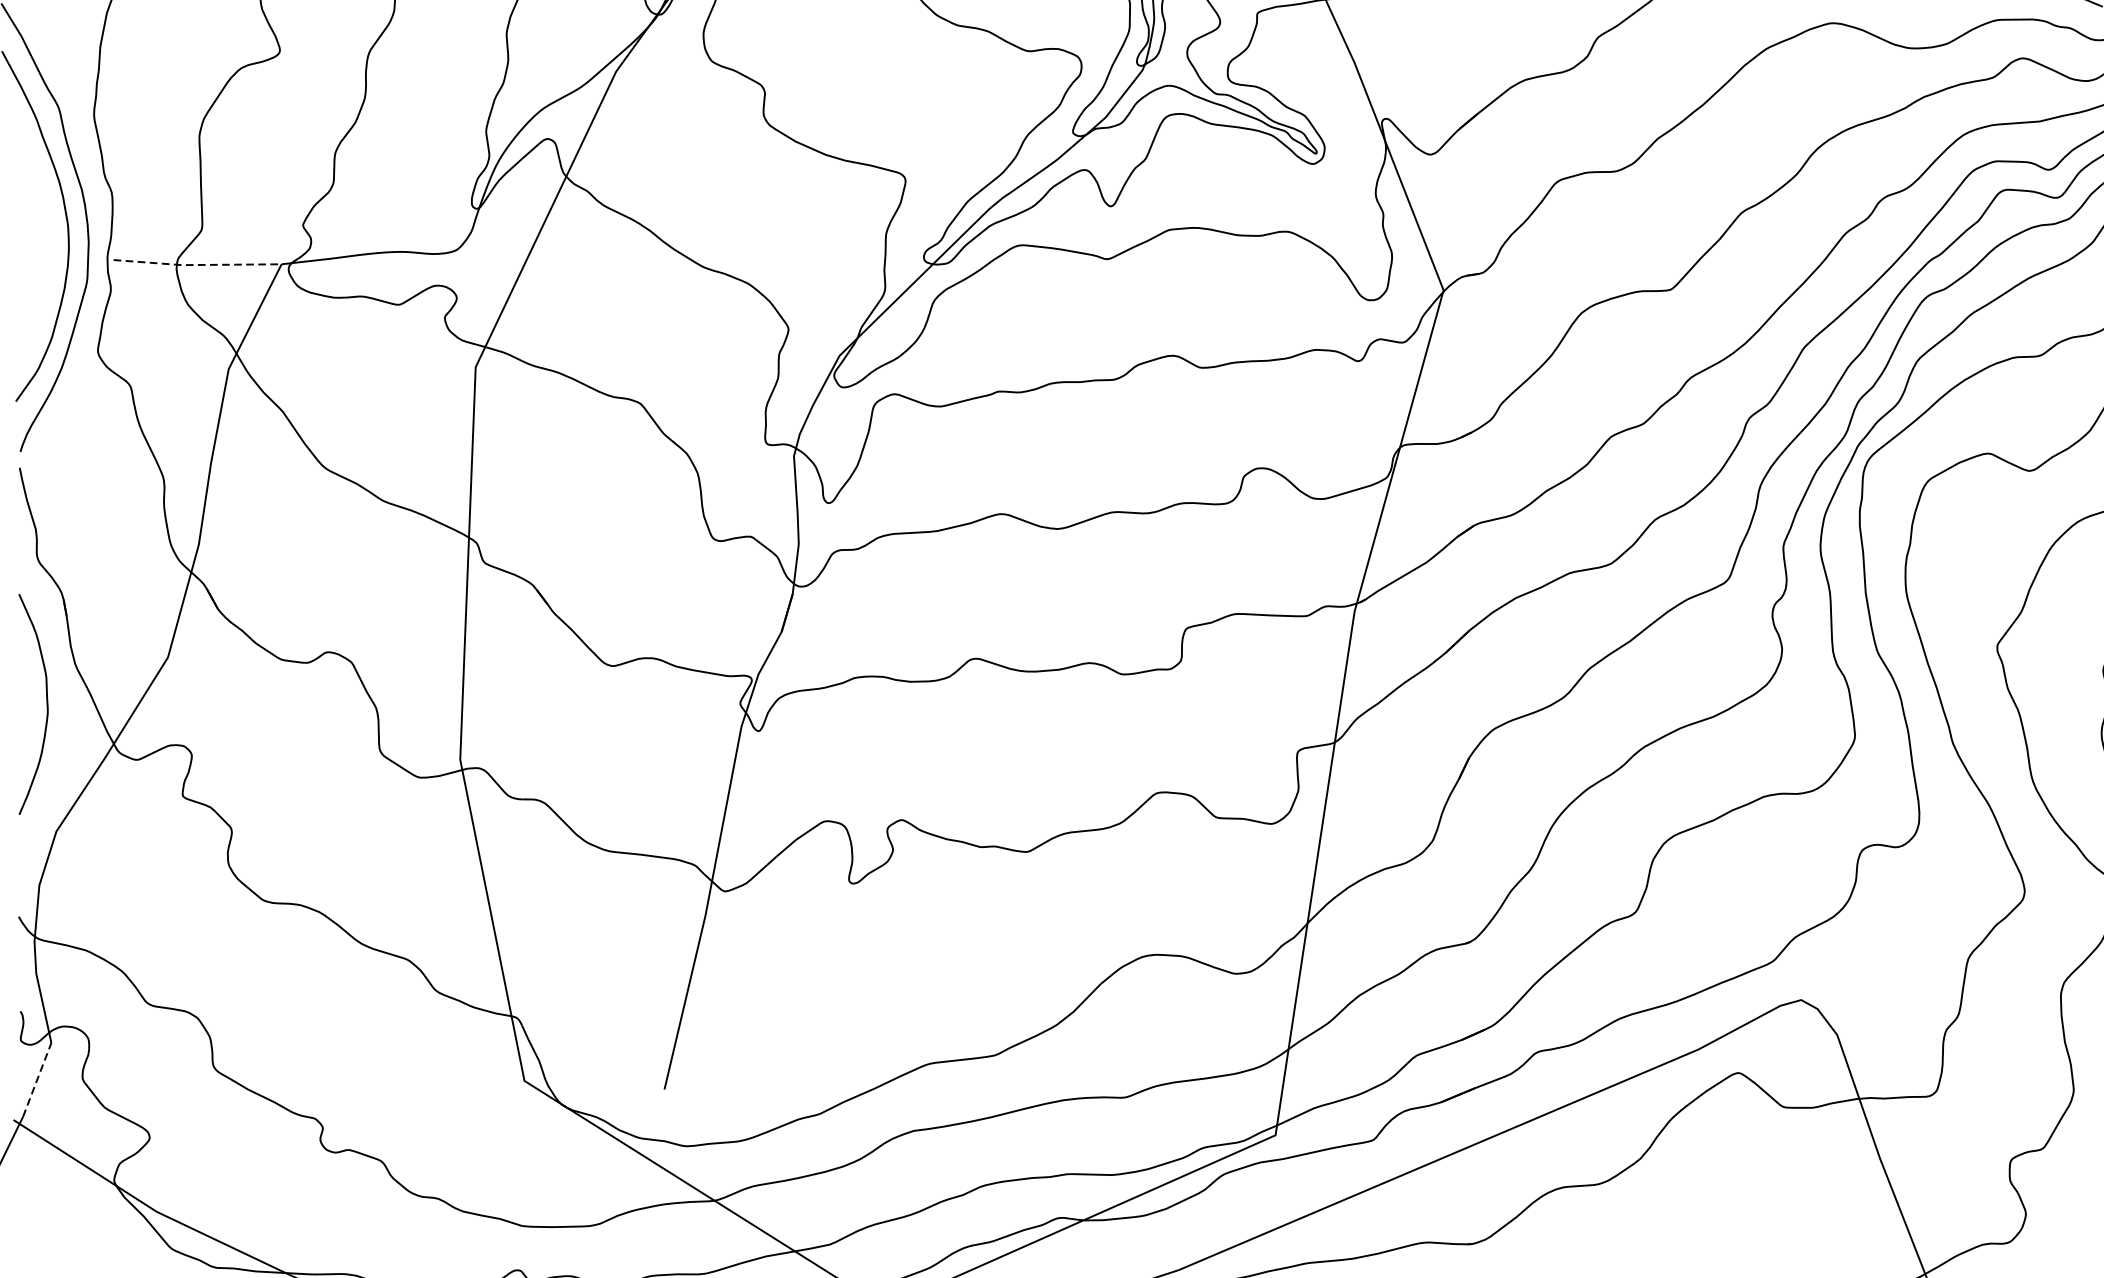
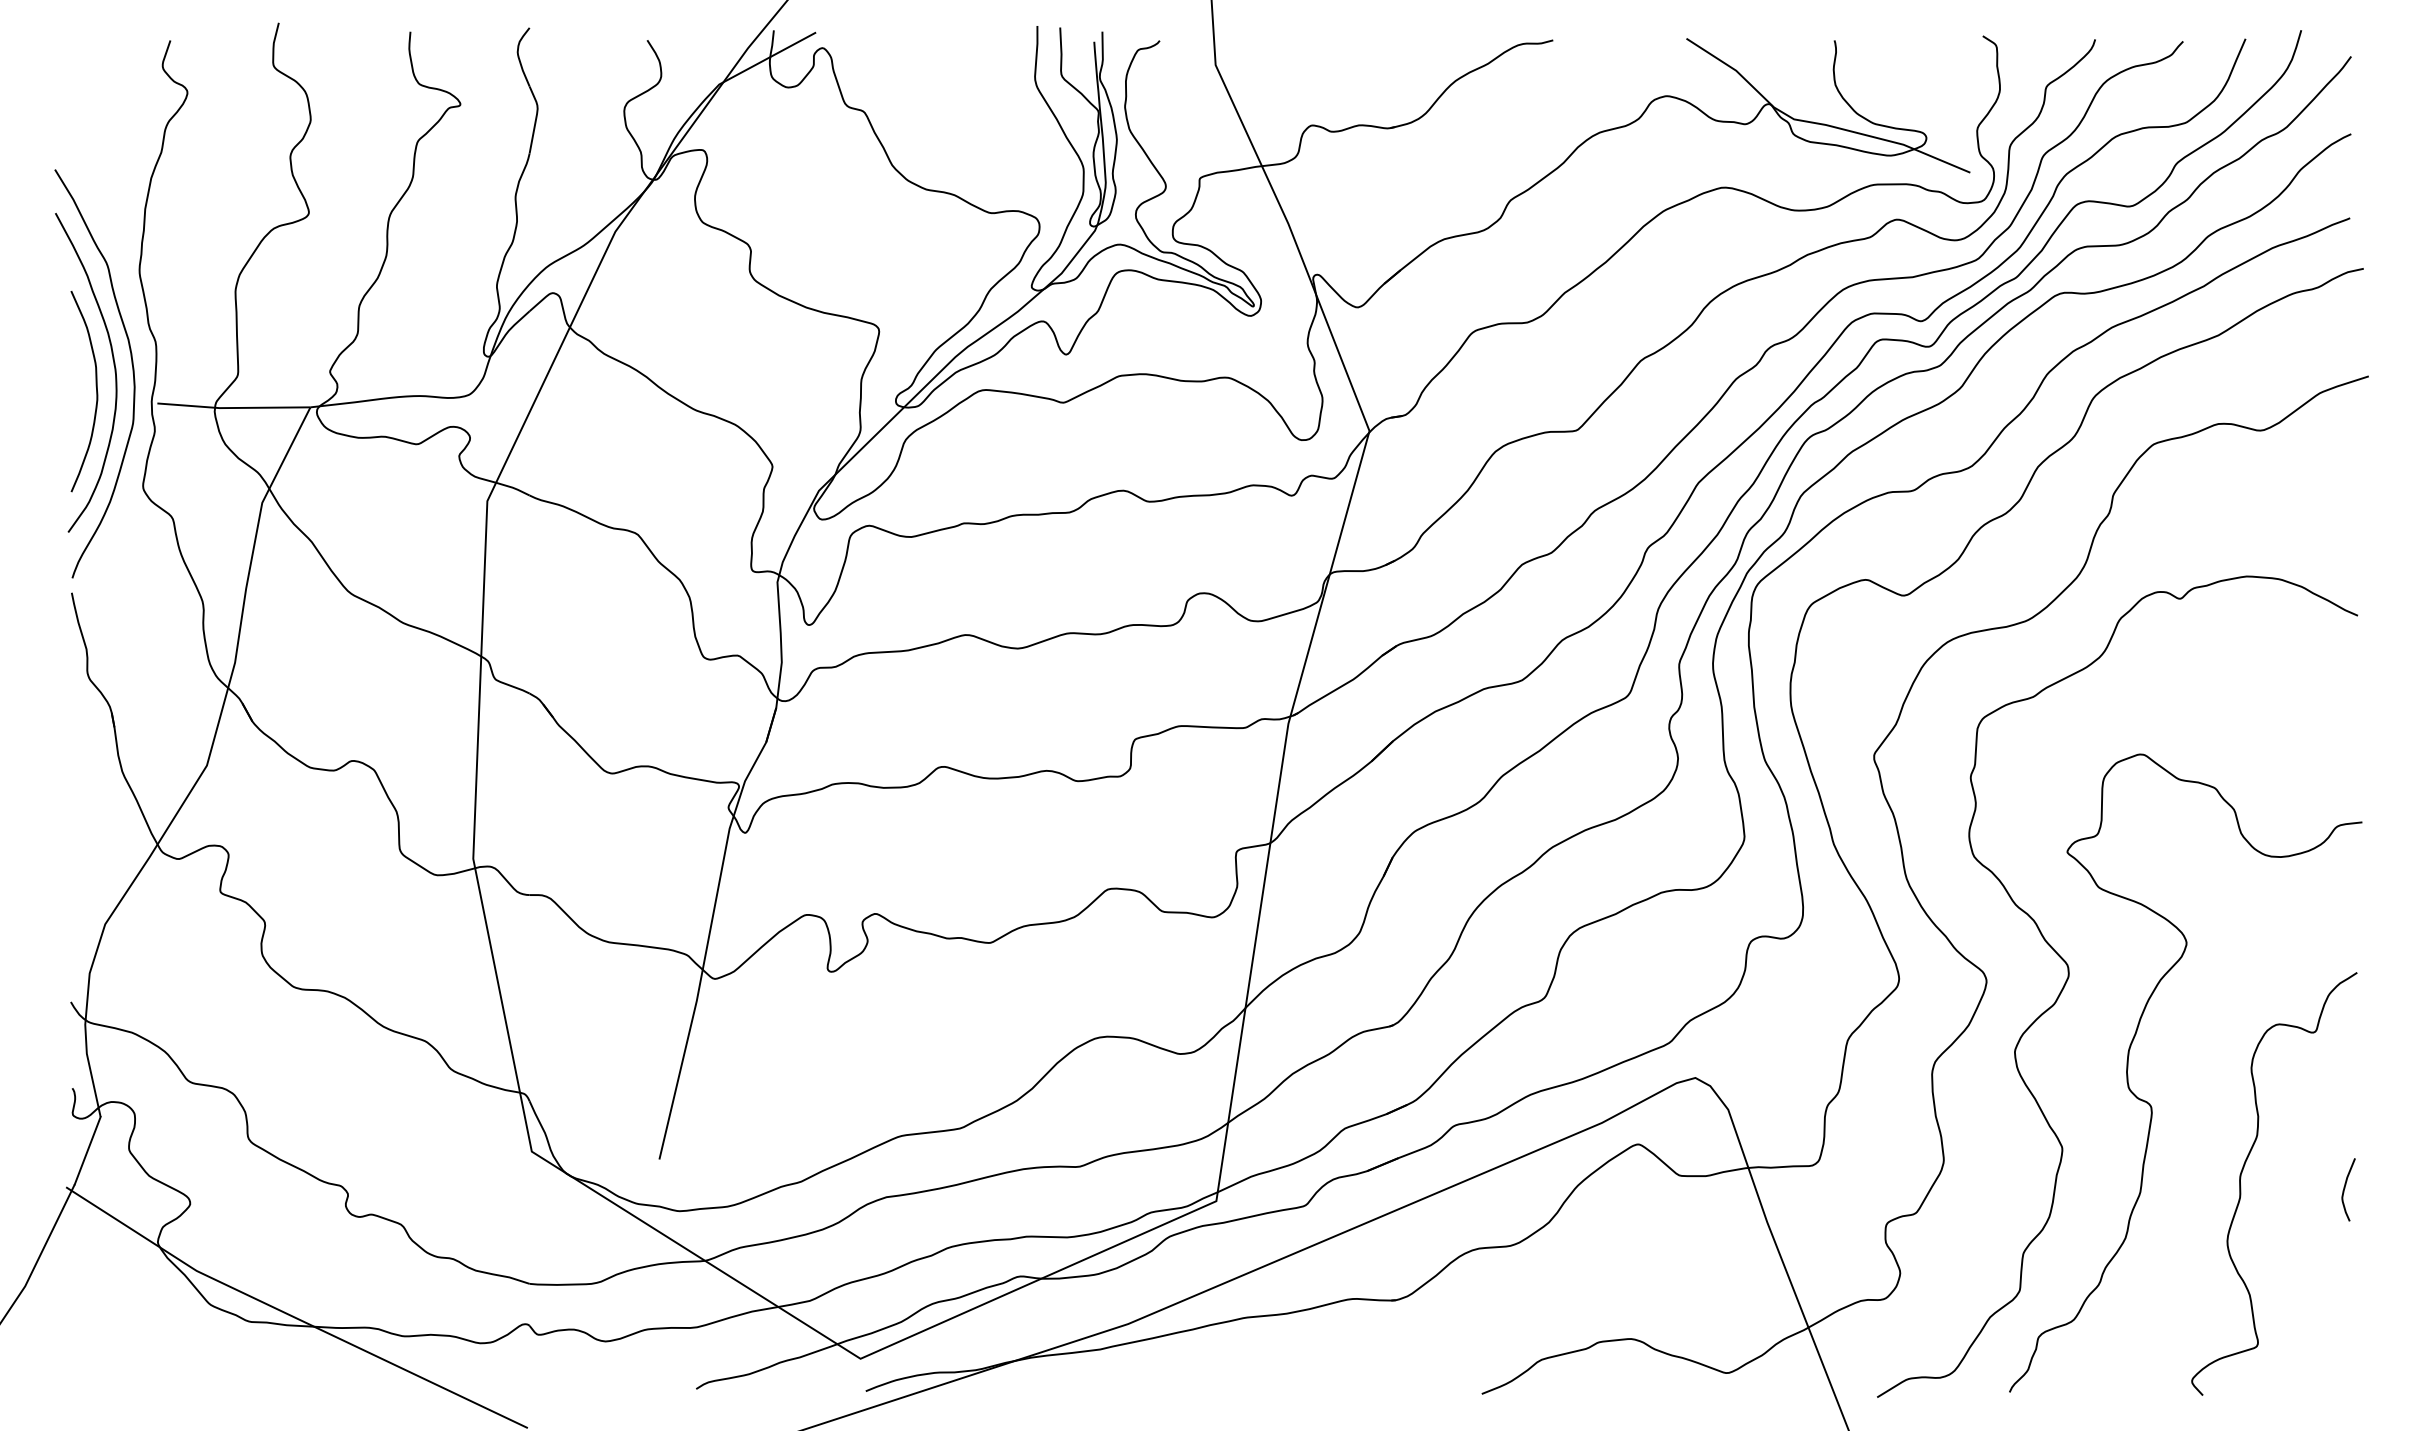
line: (197, 265) -> (233, 408), dashed -> solid
curve: (46, 704) -> (96, 391), moved
line: (36, 1079) -> (87, 1150), dashed -> solid

